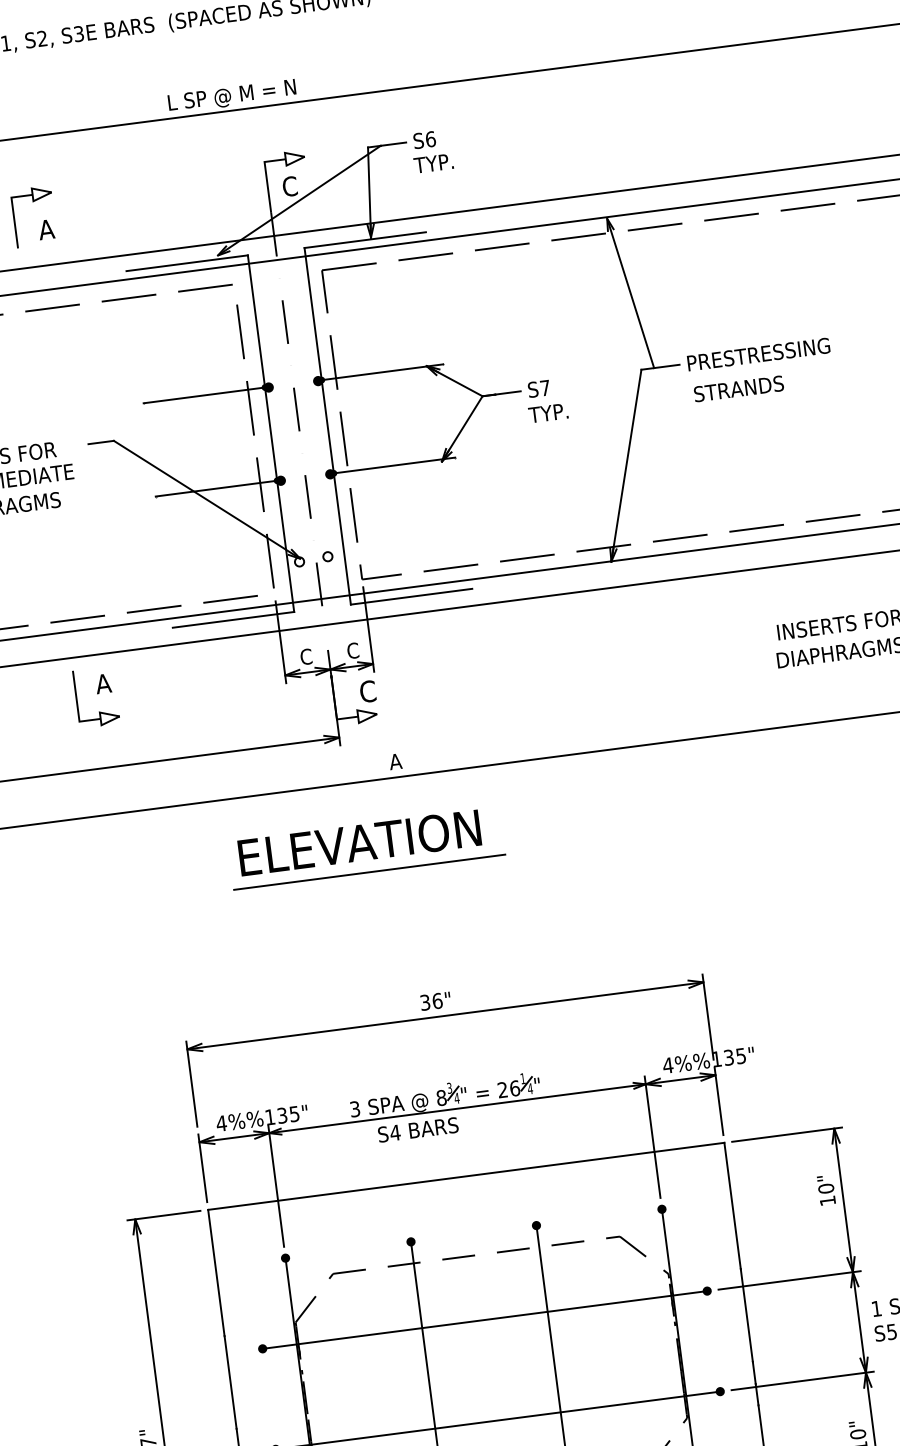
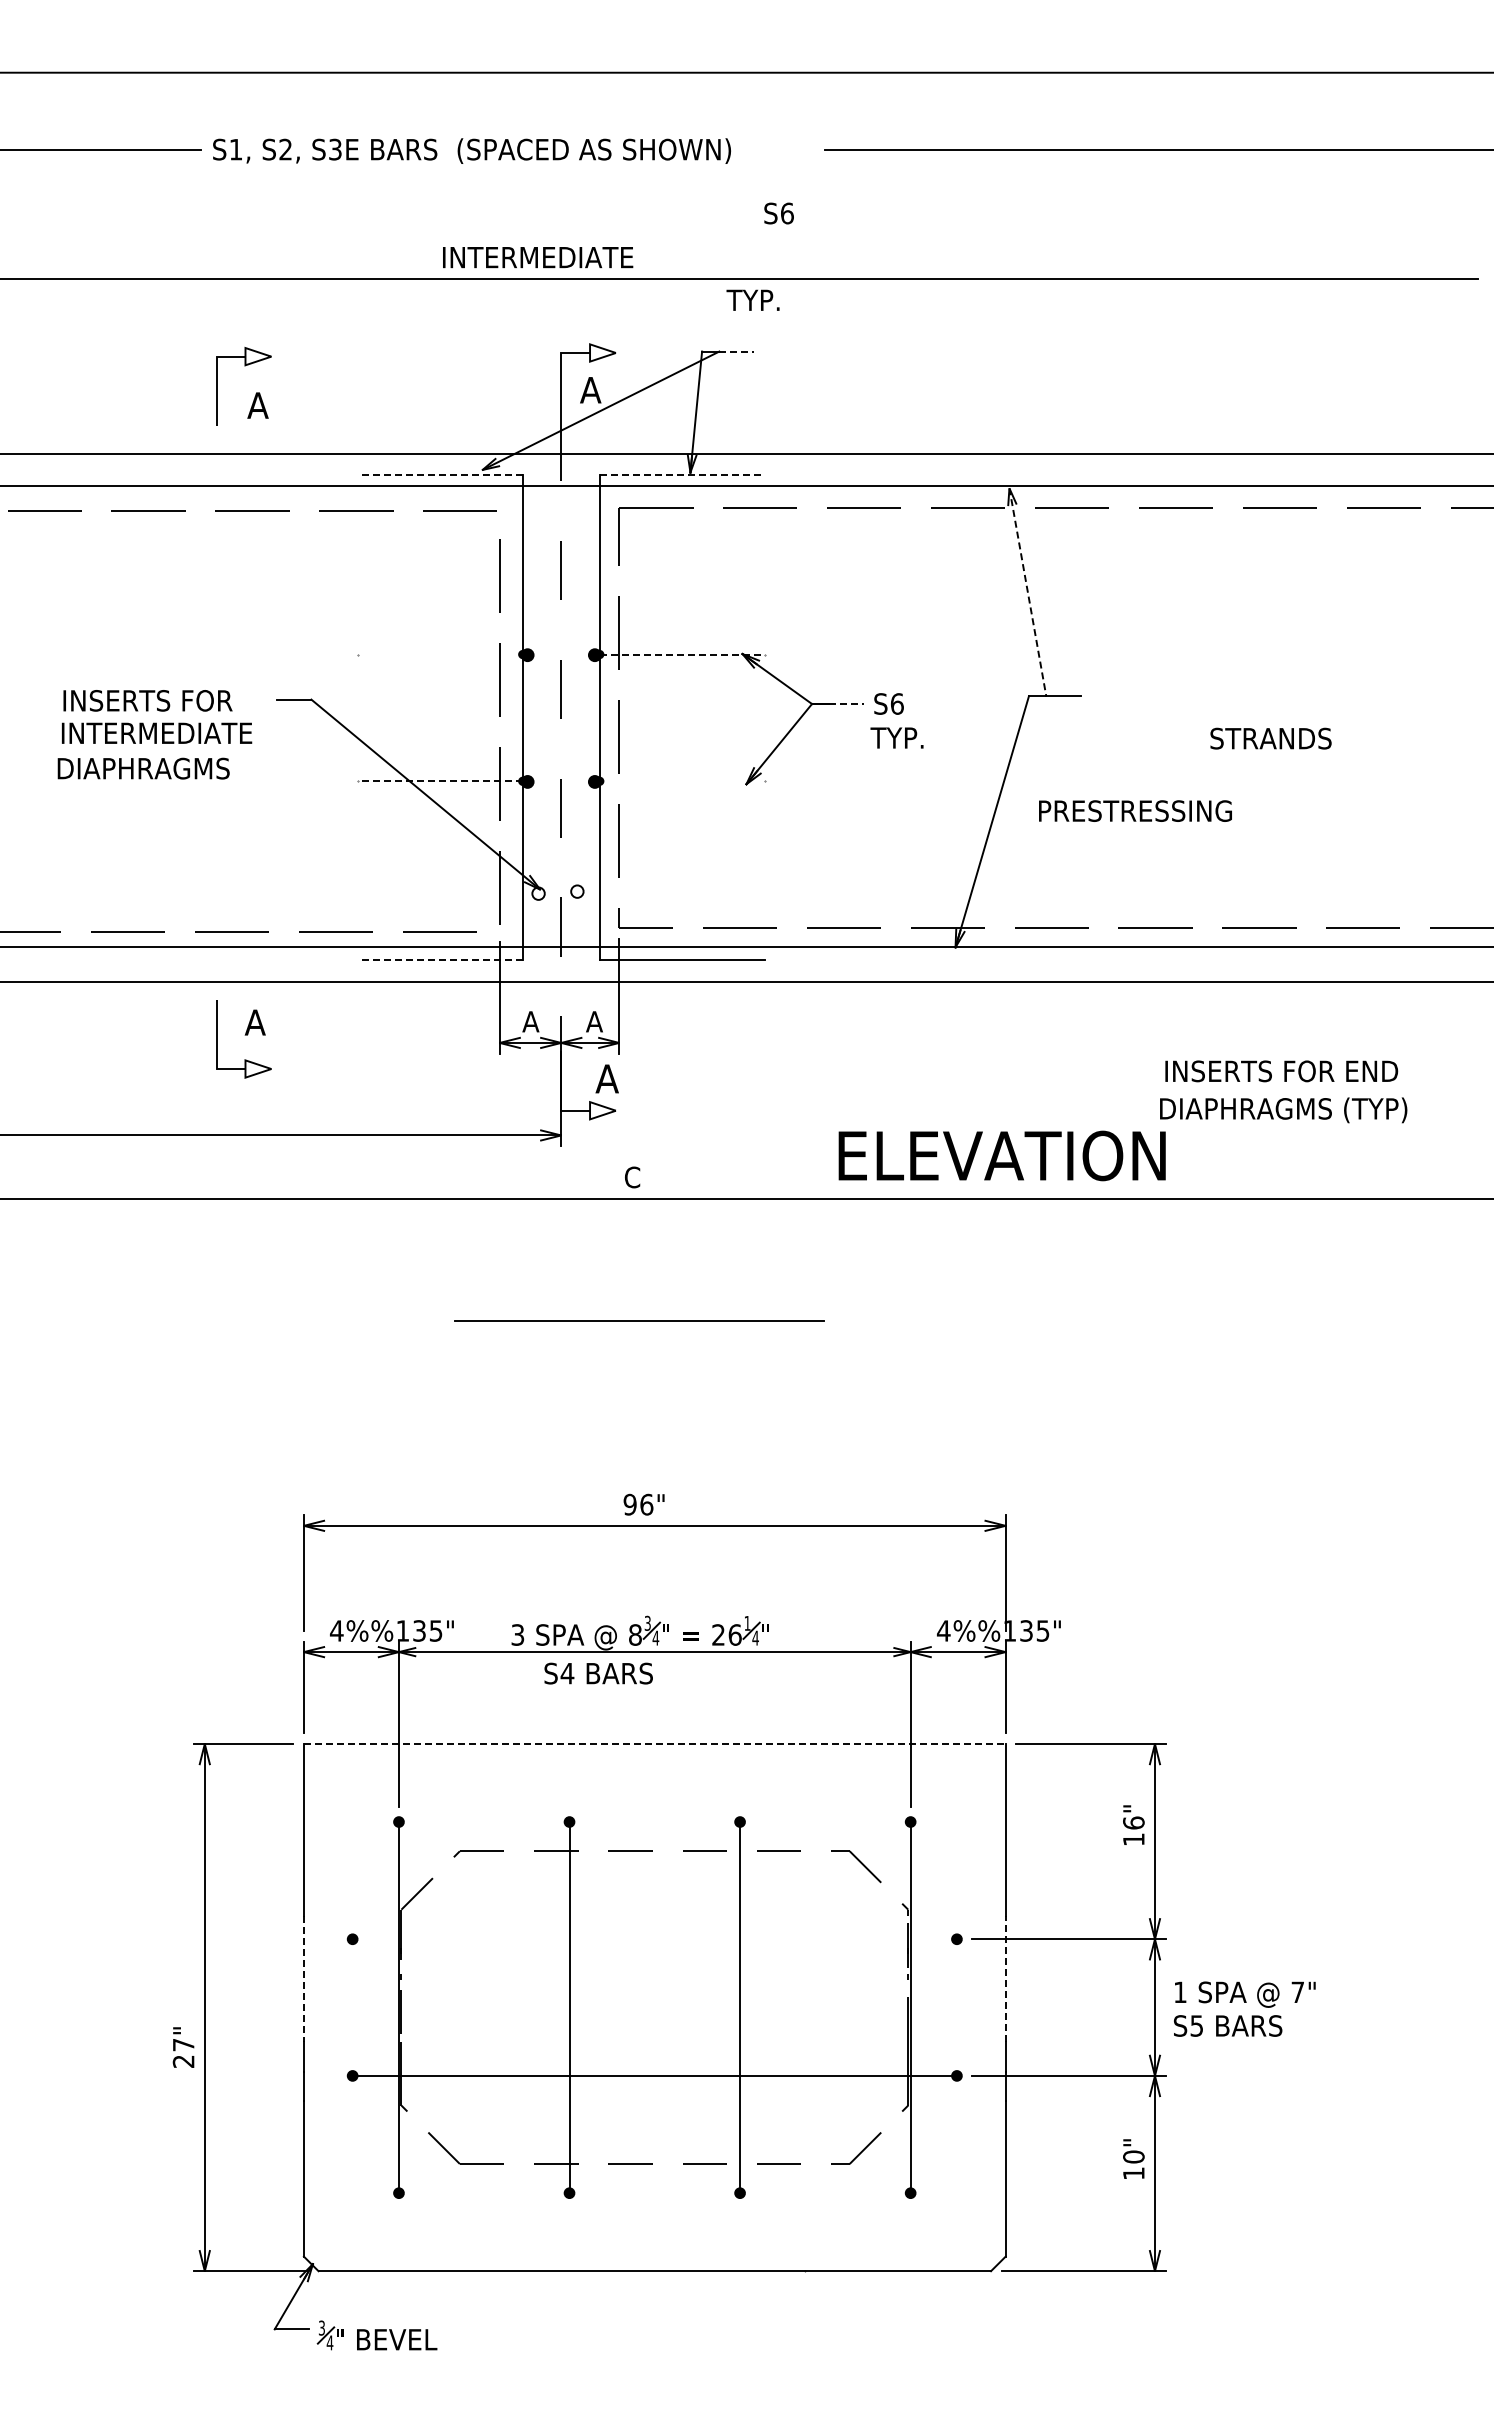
text: (239, 95) -> (539, 259), L SP @ M = N -> INTERMEDIATE
text: (424, 140) -> (778, 213), moved
line: (394, 144) -> (737, 351), solid -> dashed
text: (433, 162) -> (752, 299), moved
text: (289, 186) -> (590, 389), C -> A
line: (365, 239) -> (682, 474), solid -> dashed
line: (187, 262) -> (440, 474), solid -> dashed
line: (630, 293) -> (1027, 592), solid -> dashed
text: (758, 354) -> (1135, 810), moved
line: (382, 372) -> (682, 654), solid -> dashed
text: (544, 387) -> (896, 703), S7 -> S6
text: (738, 388) -> (1270, 738), moved
line: (508, 393) -> (847, 704), solid -> dashed
line: (203, 395) -> (439, 654), removed
line: (393, 465) -> (681, 781), removed
line: (216, 488) -> (440, 781), solid -> dashed
line: (233, 619) -> (440, 959), solid -> dashed
text: (352, 650) -> (594, 1021), C -> A
text: (305, 656) -> (530, 1021), C -> A
text: (367, 691) -> (606, 1078), C -> A
text: (395, 761) -> (631, 1177), A -> C
text: (359, 842) -> (1001, 1155), moved
line: (369, 872) -> (639, 1320), moved
text: (424, 1002) -> (629, 1504), 36" -> 96"
line: (466, 1176) -> (654, 1744), solid -> dashed
text: (825, 1188) -> (1133, 1822), 10" -> 16"
line: (746, 1315) -> (1005, 1978), solid -> dashed
line: (484, 1320) -> (654, 1939), removed
line: (230, 1383) -> (303, 1979), solid -> dashed

